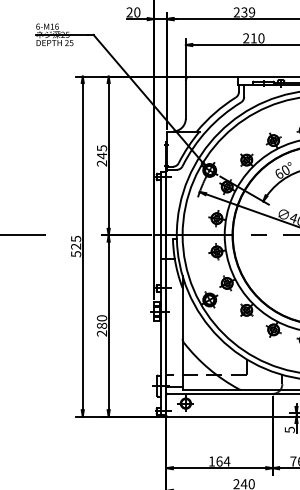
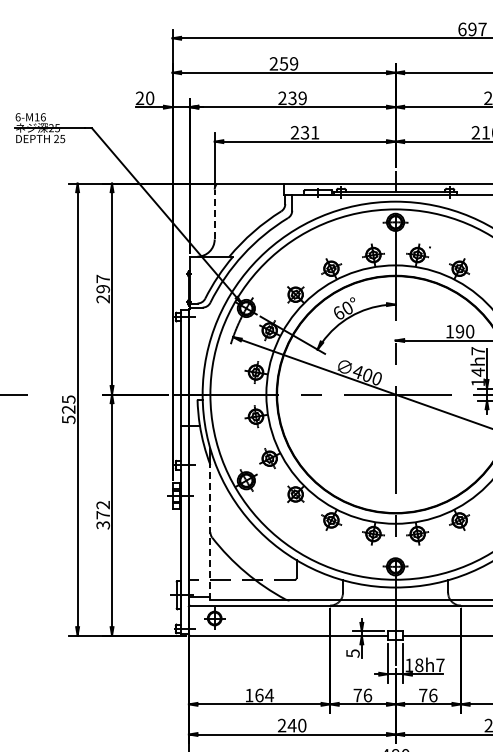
text: (257, 38) -> (309, 132), 210 -> 231
line: (185, 99) -> (214, 214), solid -> dashed
text: (102, 151) -> (103, 283), 245 -> 297
text: (102, 326) -> (103, 515), 280 -> 372
line: (182, 338) -> (210, 532), solid -> dashed

